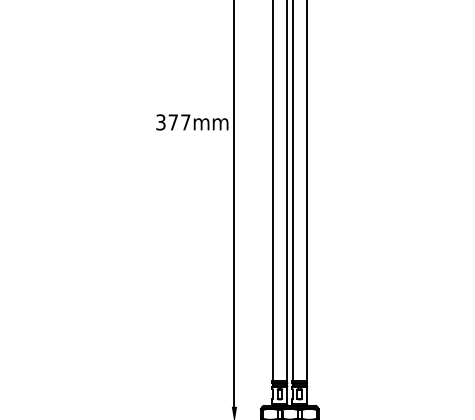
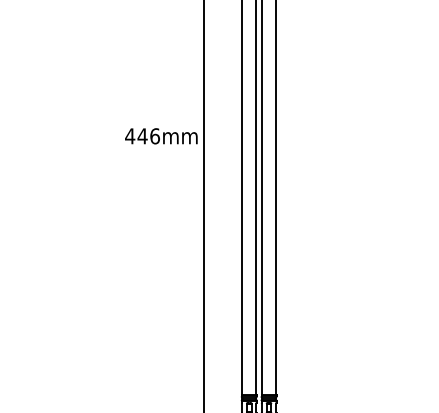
text: (172, 122) -> (141, 136), 377mm -> 446mm

